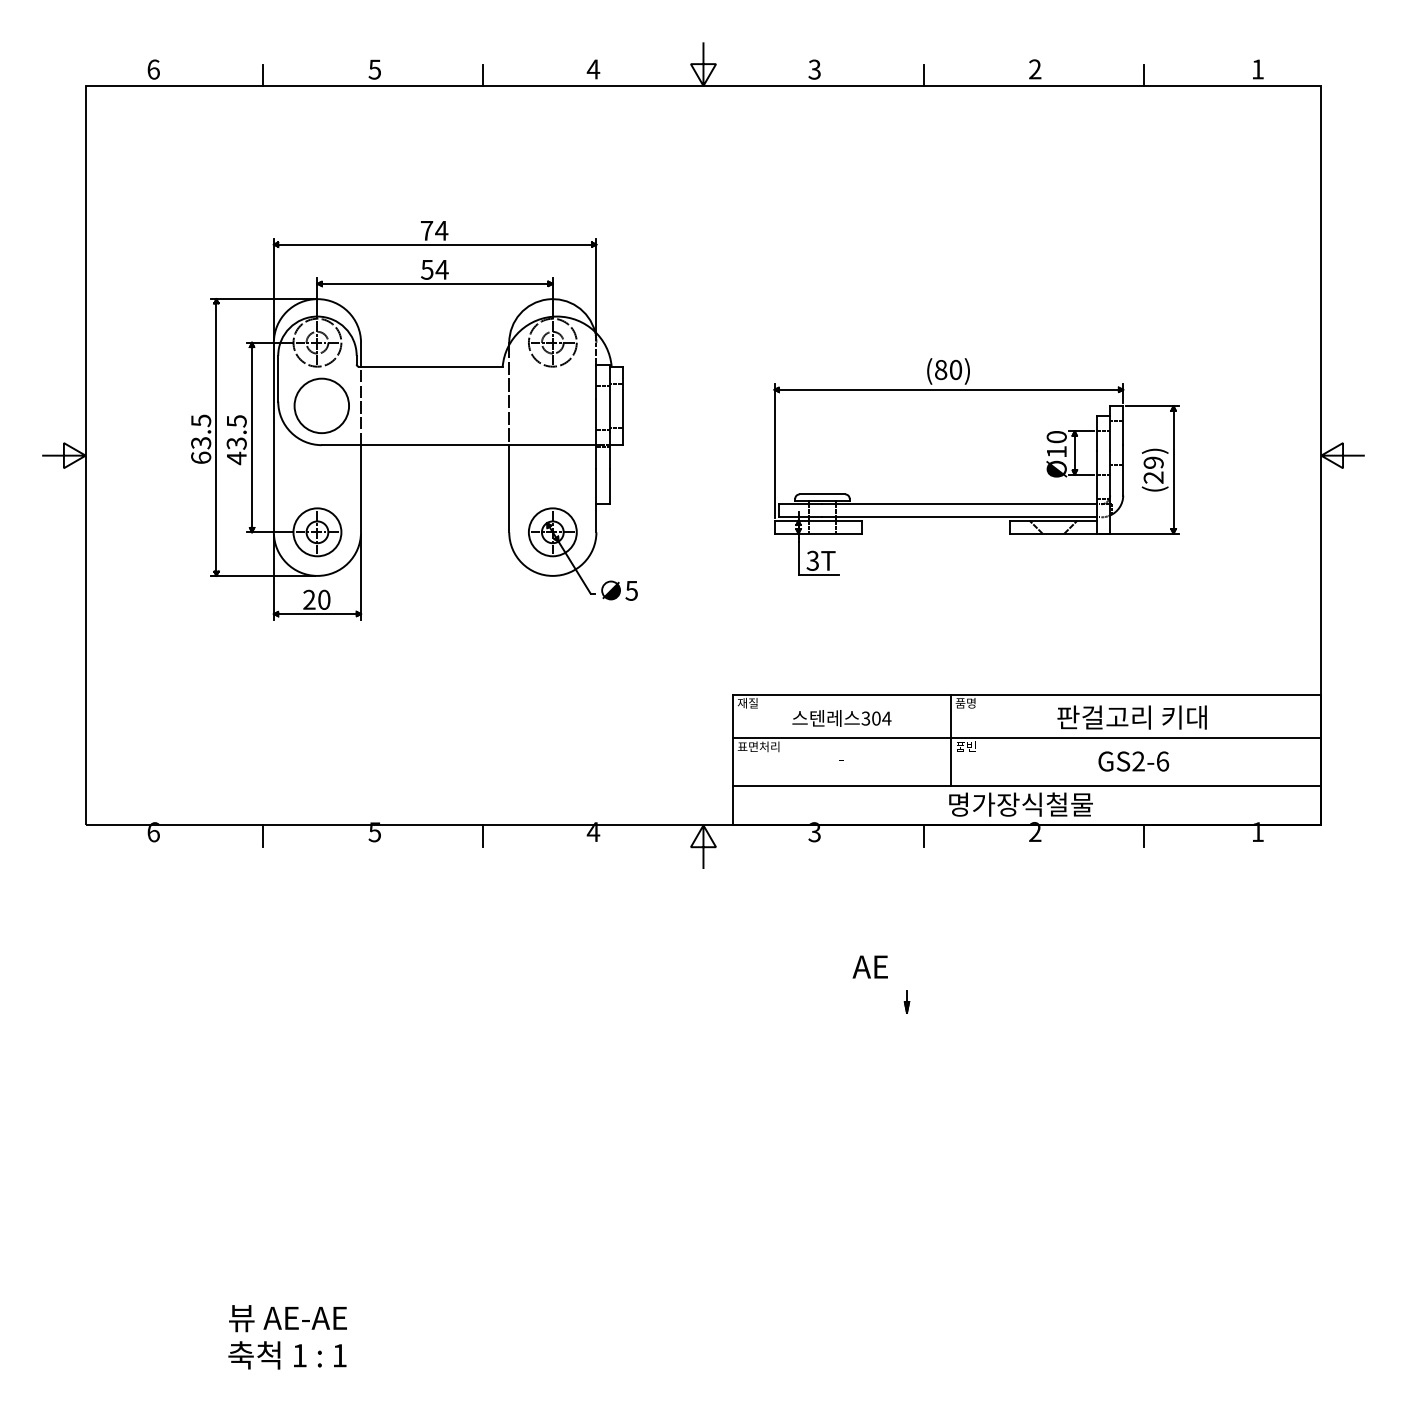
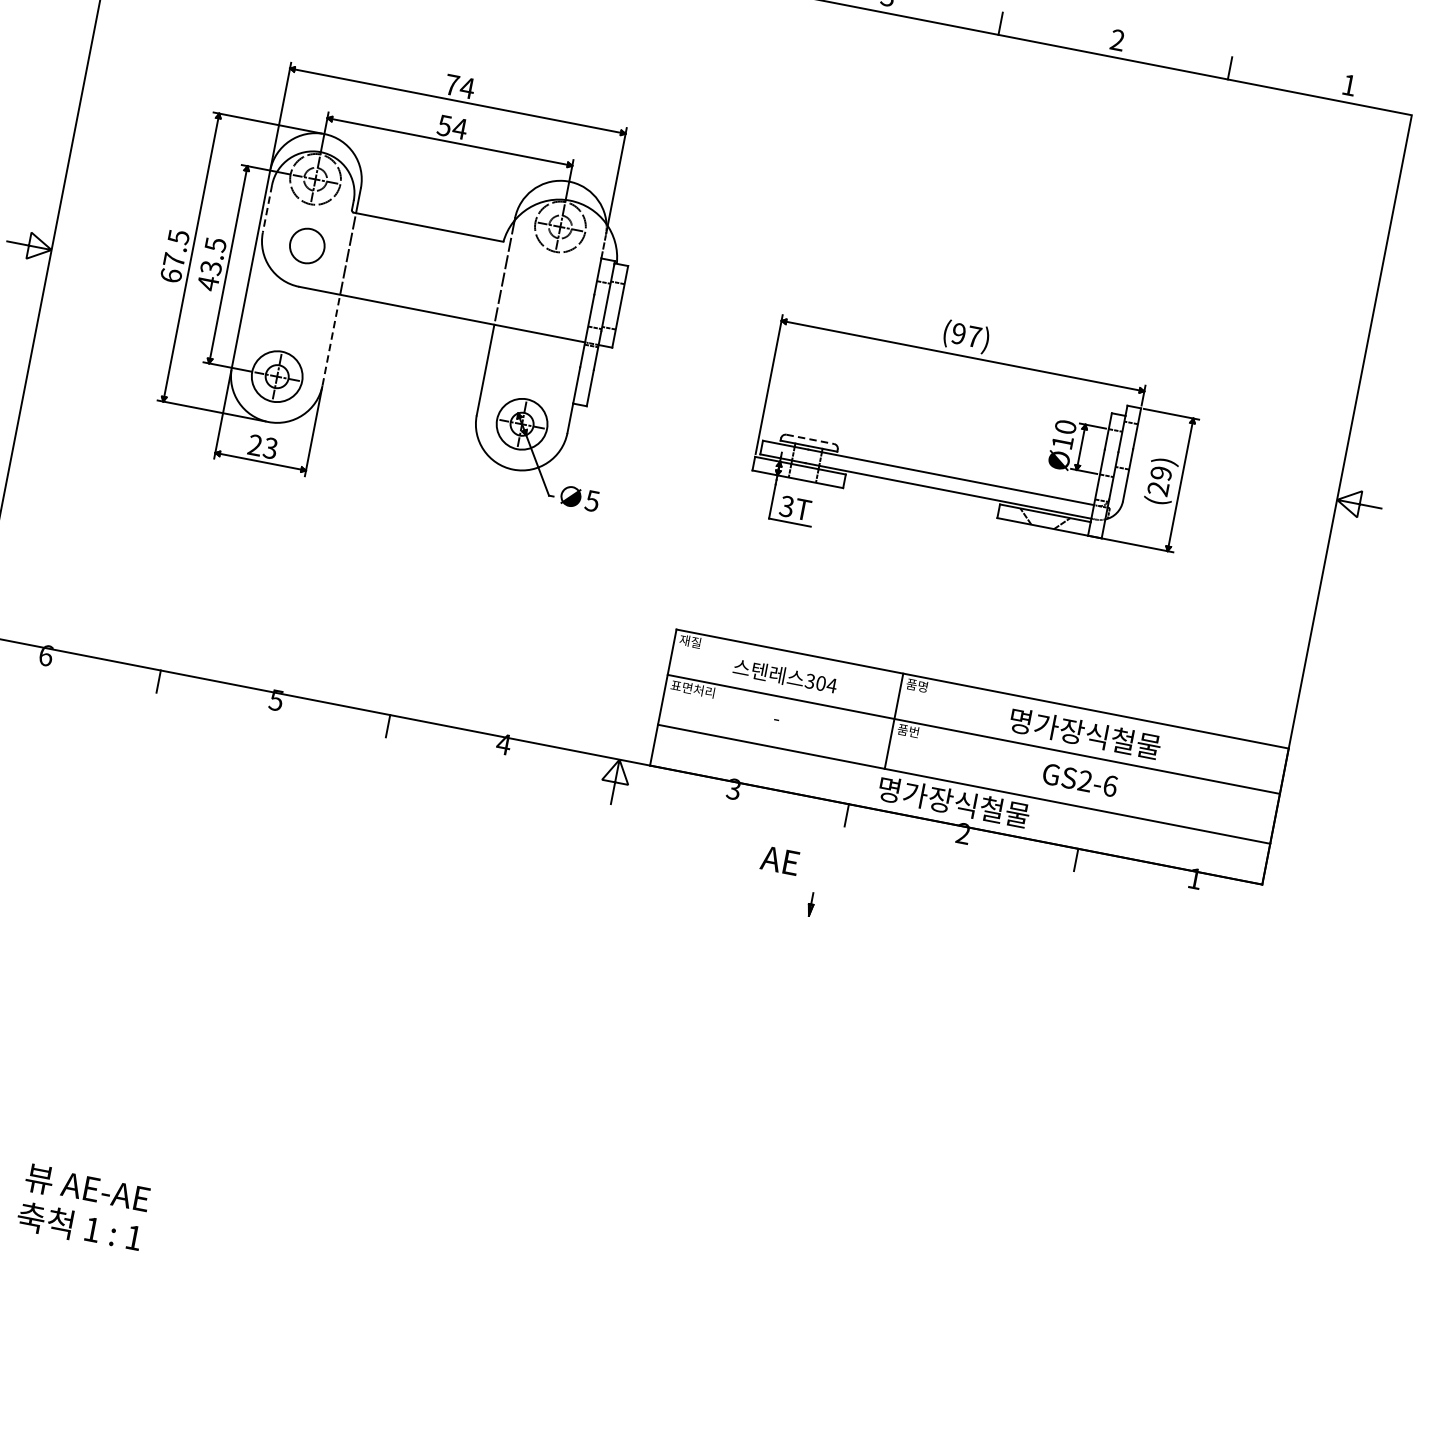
text: (948, 369) -> (966, 334), (80) -> (97)
line: (278, 378) -> (267, 208), solid -> dashed
circle: (321, 405) -> (307, 245), size x0.6
text: (201, 442) -> (174, 259), 63.5 -> 67.5
line: (361, 488) -> (331, 339), solid -> dashed
line: (822, 494) -> (810, 439), solid -> dashed
text: (324, 599) -> (270, 447), 20 -> 23
text: (1131, 717) -> (1086, 733), 판걸고리 키대 -> 명가장식철물
part: (881, 984) -> (788, 881), moved

